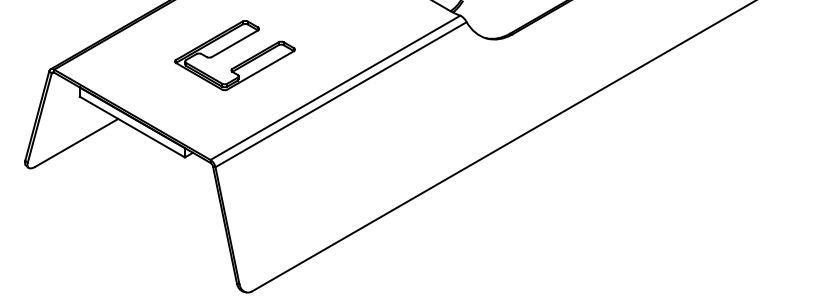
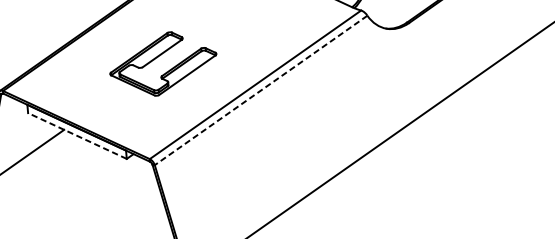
line: (340, 94) -> (260, 90), solid -> dashed
line: (132, 127) -> (77, 136), solid -> dashed

